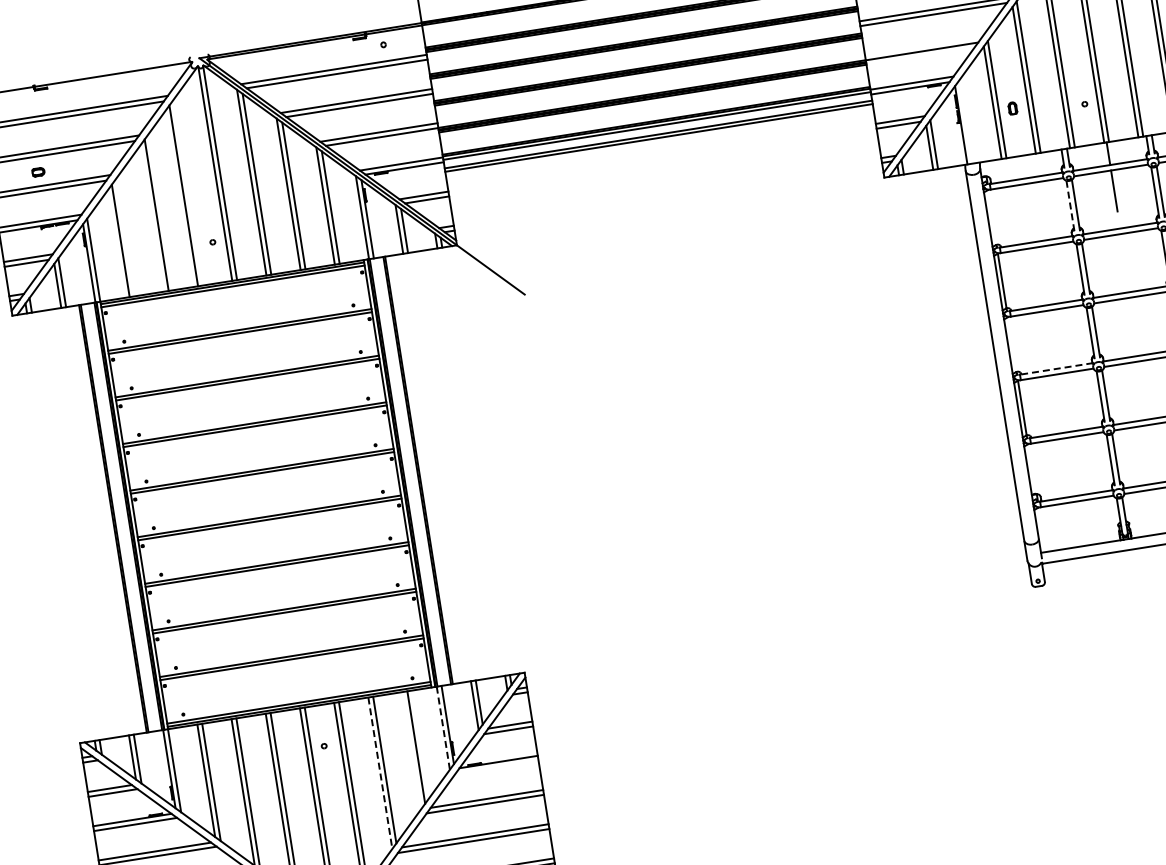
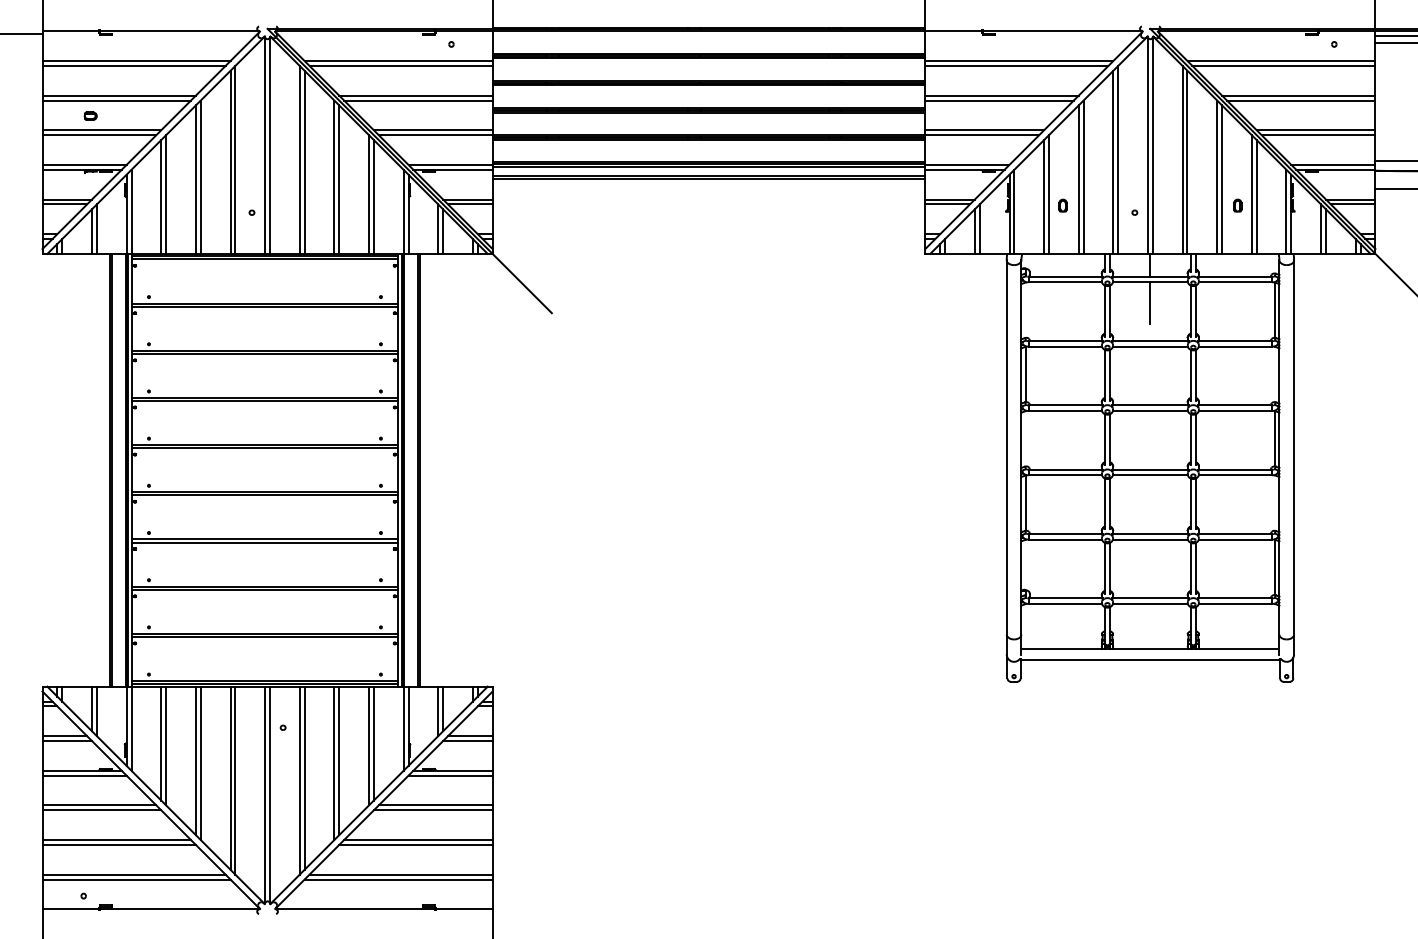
line: (923, 46) -> (984, 130), added
line: (965, 121) -> (1014, 211), added
line: (188, 192) -> (235, 159), added
line: (1070, 206) -> (1104, 311), dashed -> solid
line: (151, 218) -> (195, 179), added
line: (125, 237) -> (166, 194), added
line: (1056, 368) -> (1065, 469), dashed -> solid
line: (443, 728) -> (403, 729), dashed -> solid
line: (412, 750) -> (369, 745), added
line: (496, 767) -> (450, 775), added
line: (380, 773) -> (334, 763), dashed -> solid

